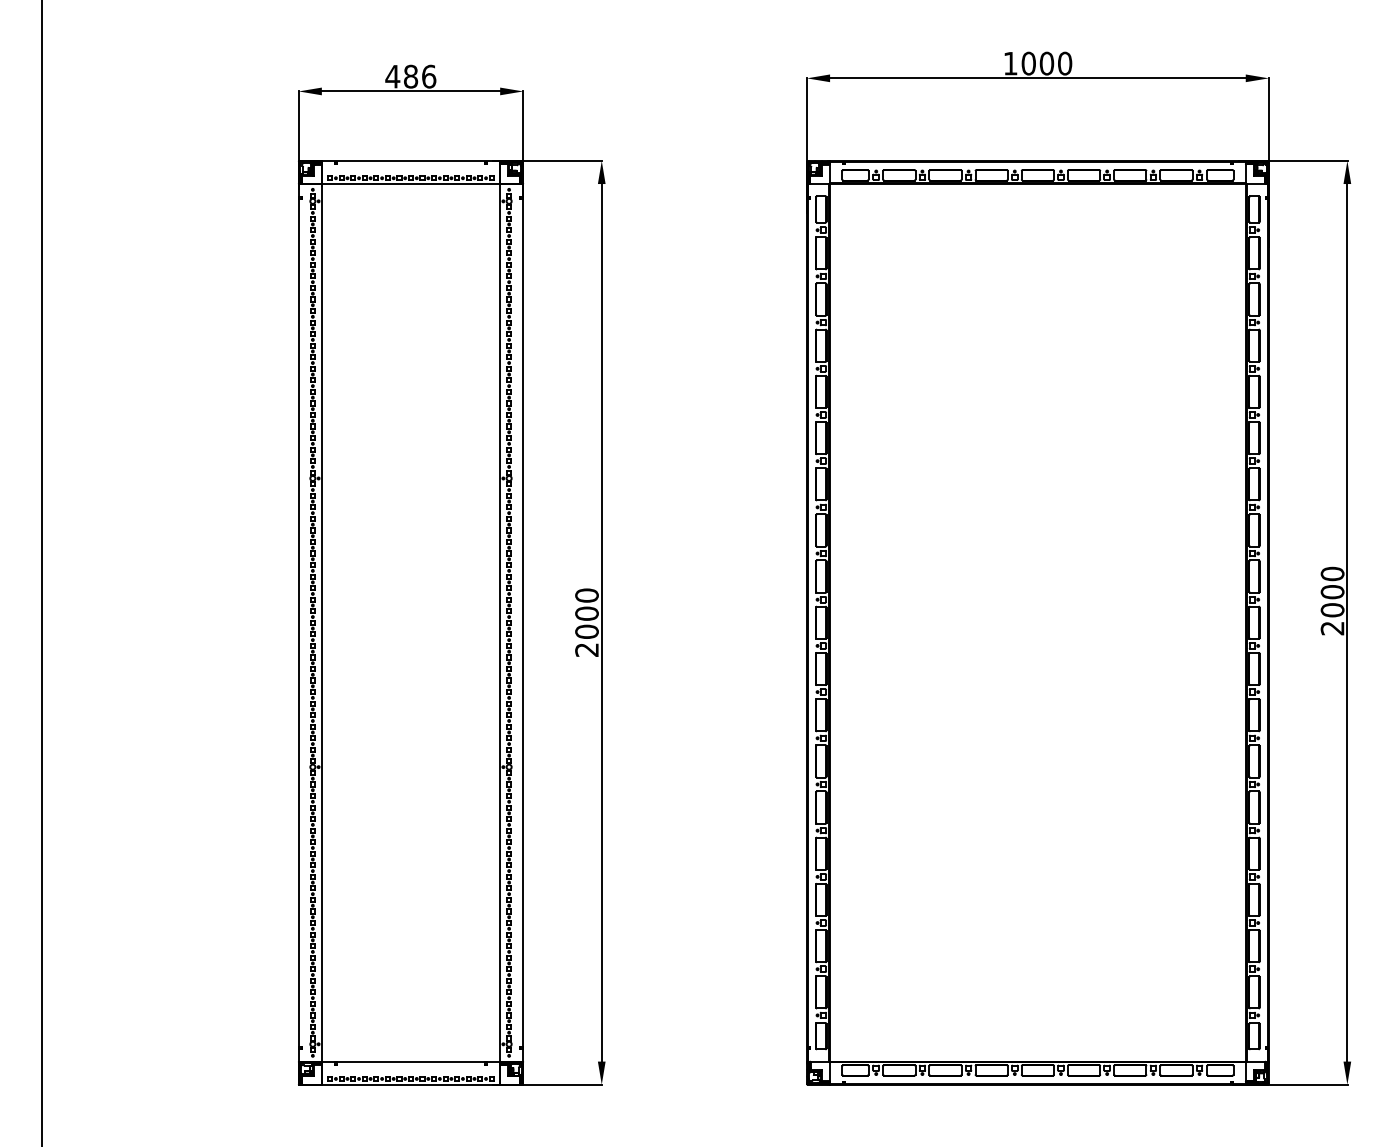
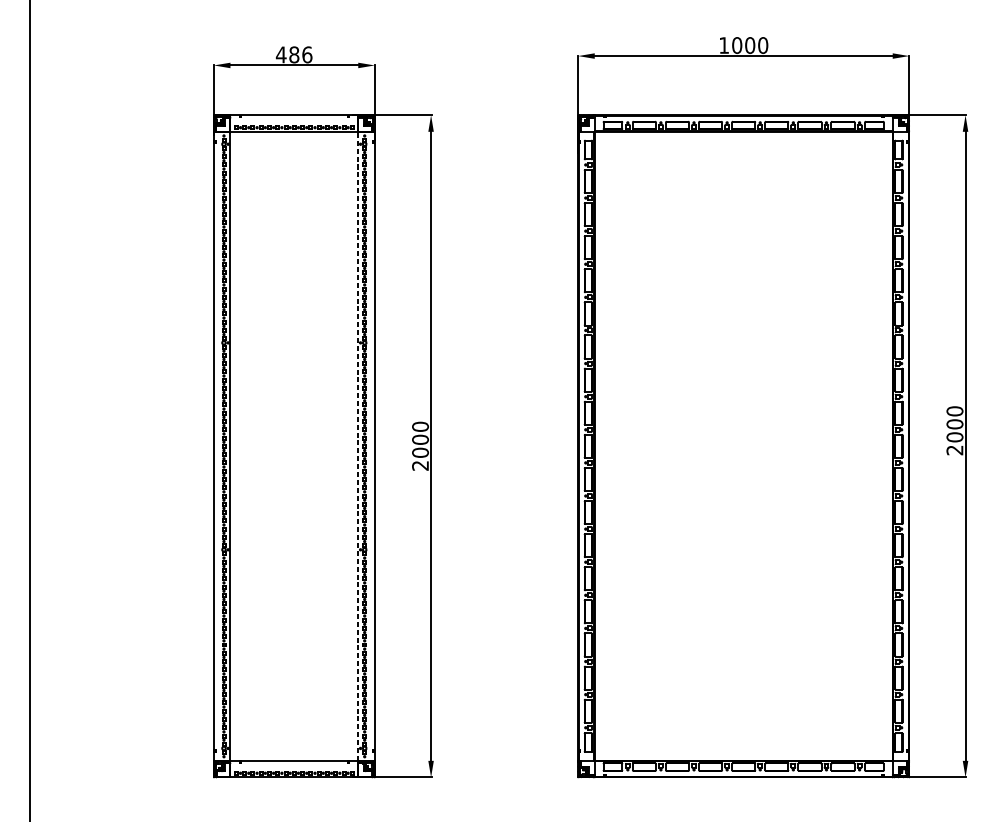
line: (500, 622) -> (358, 446), solid -> dashed

